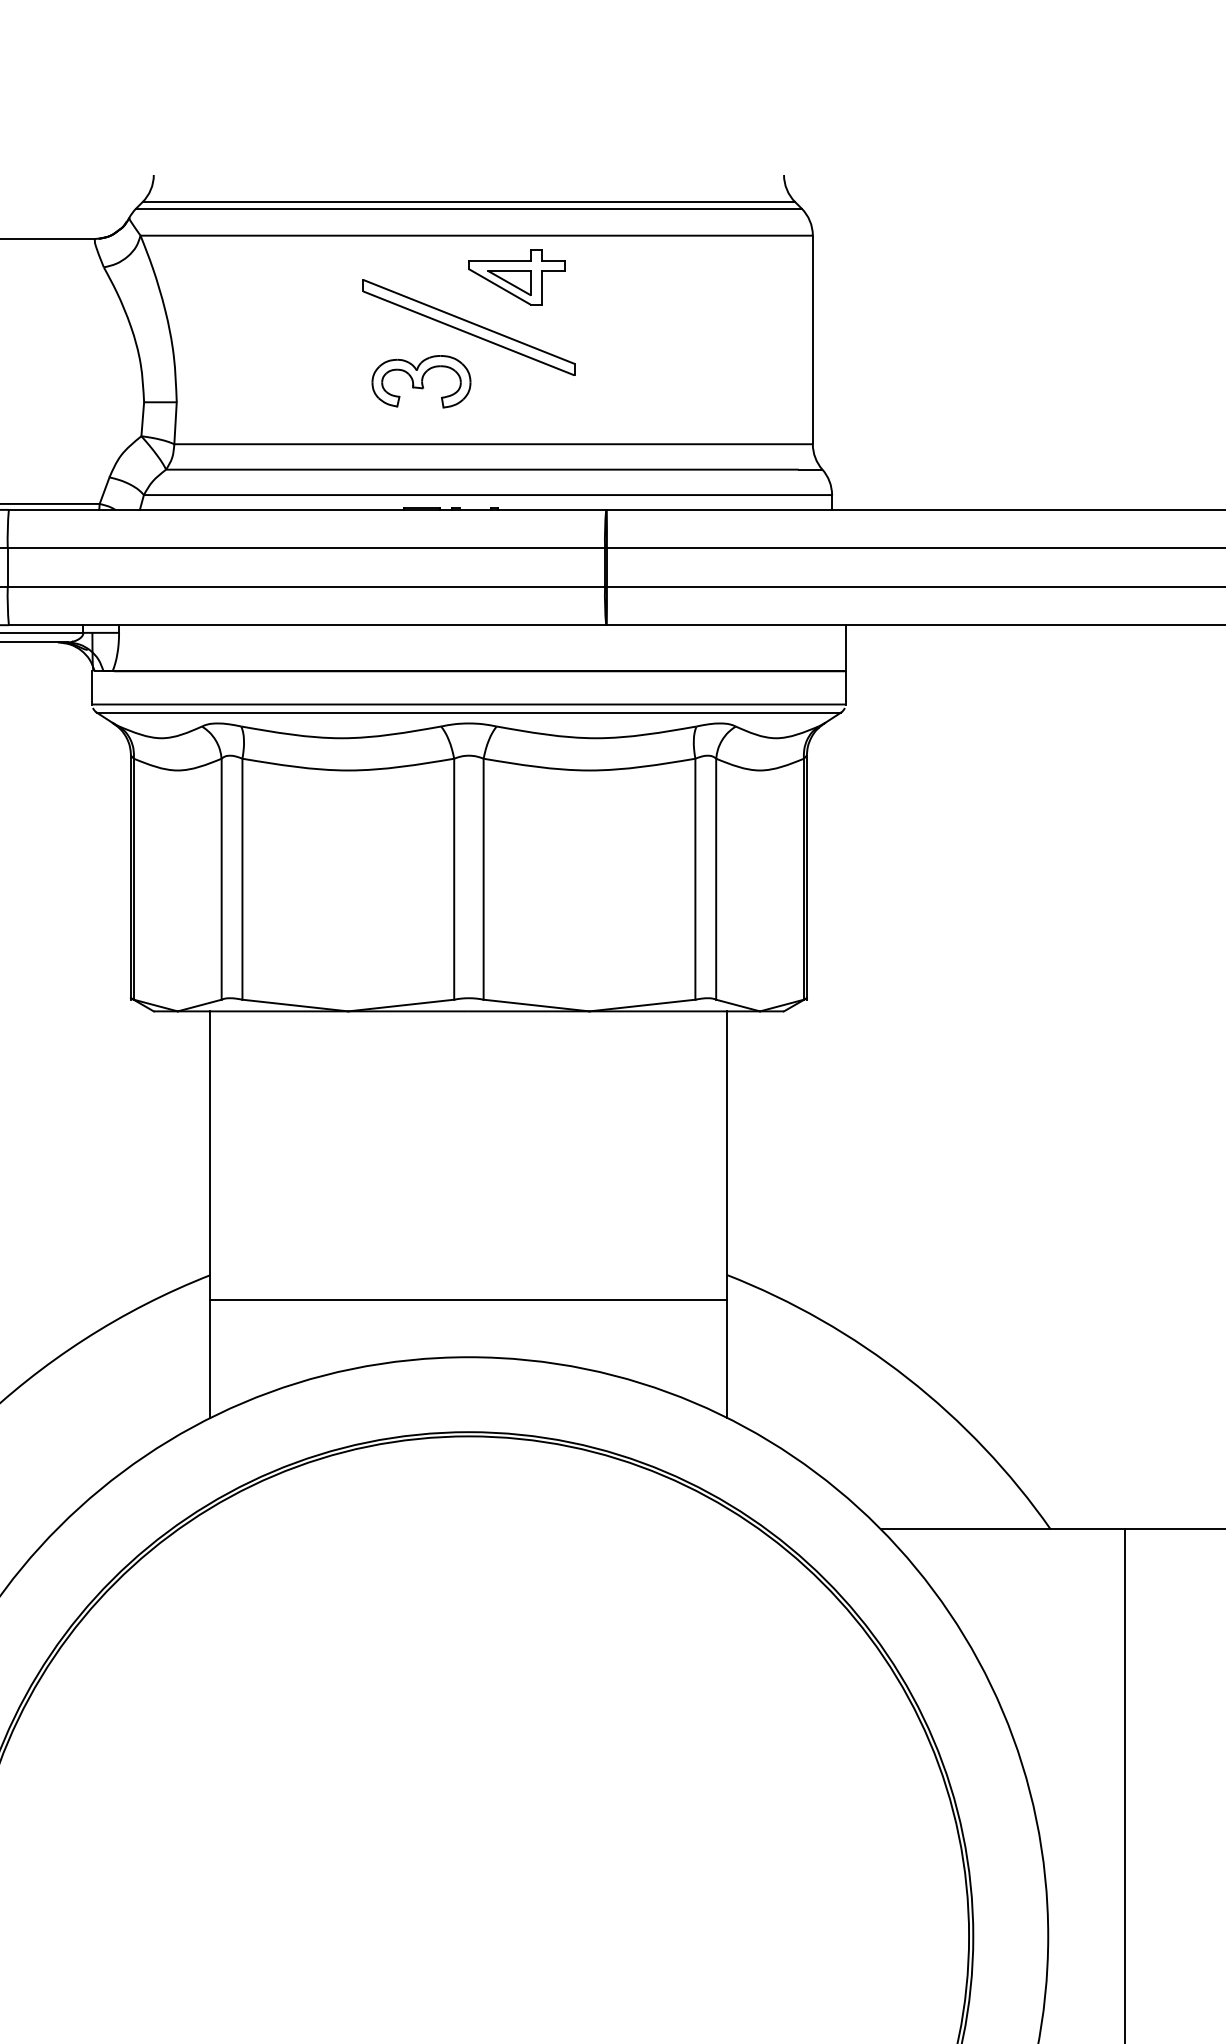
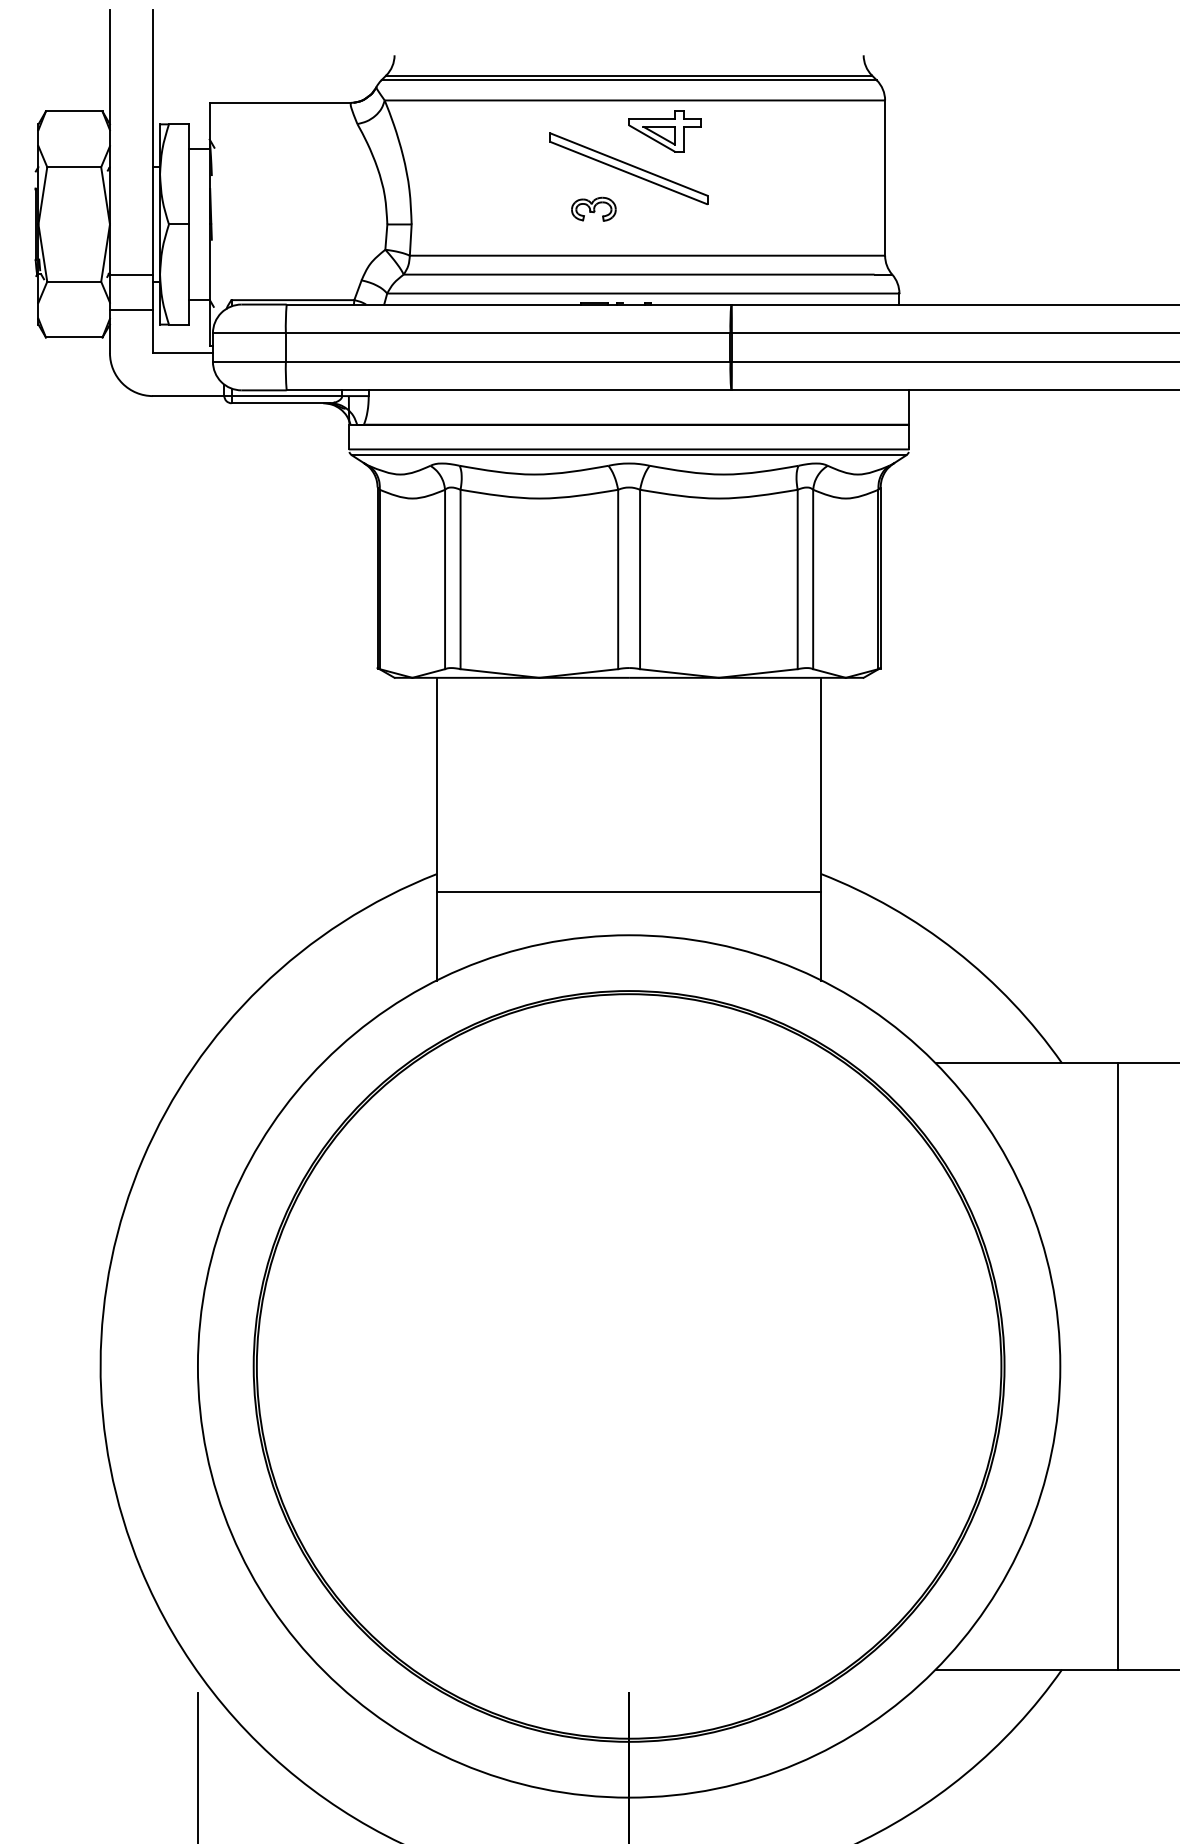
part: (421, 382) -> (593, 209), size x0.6

